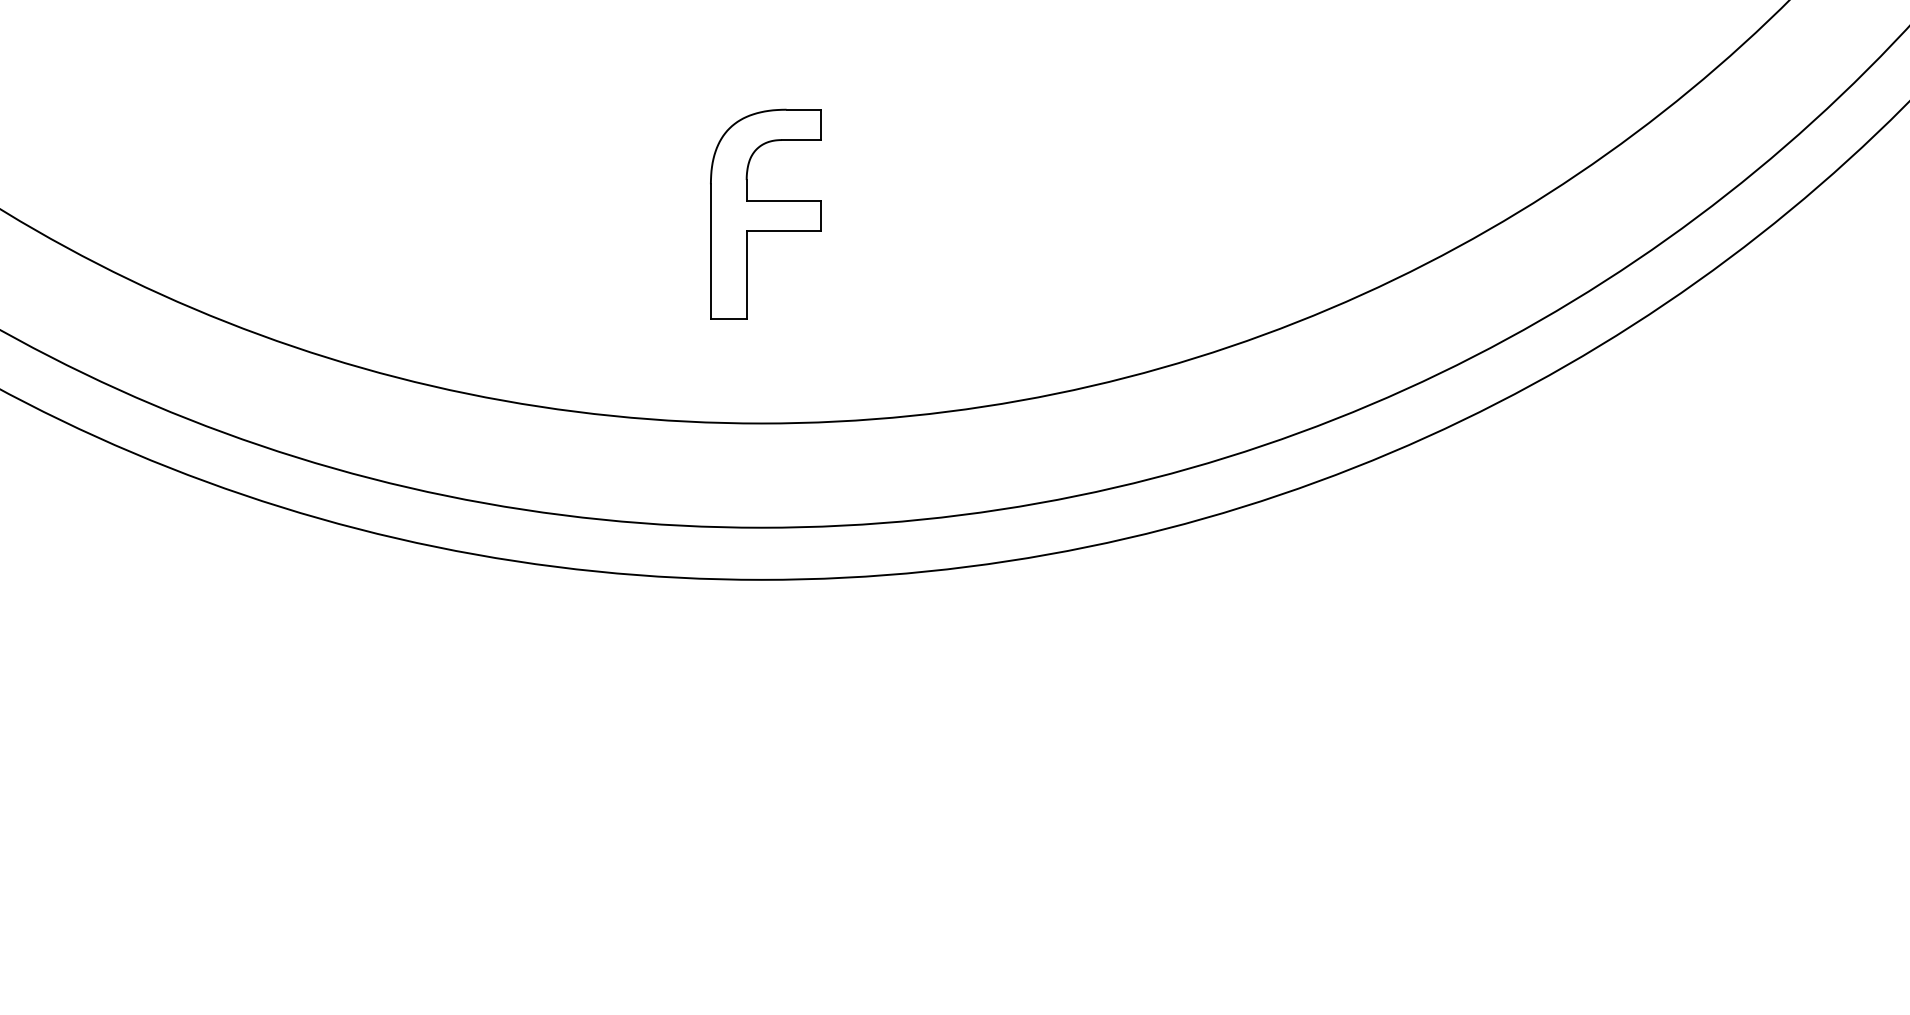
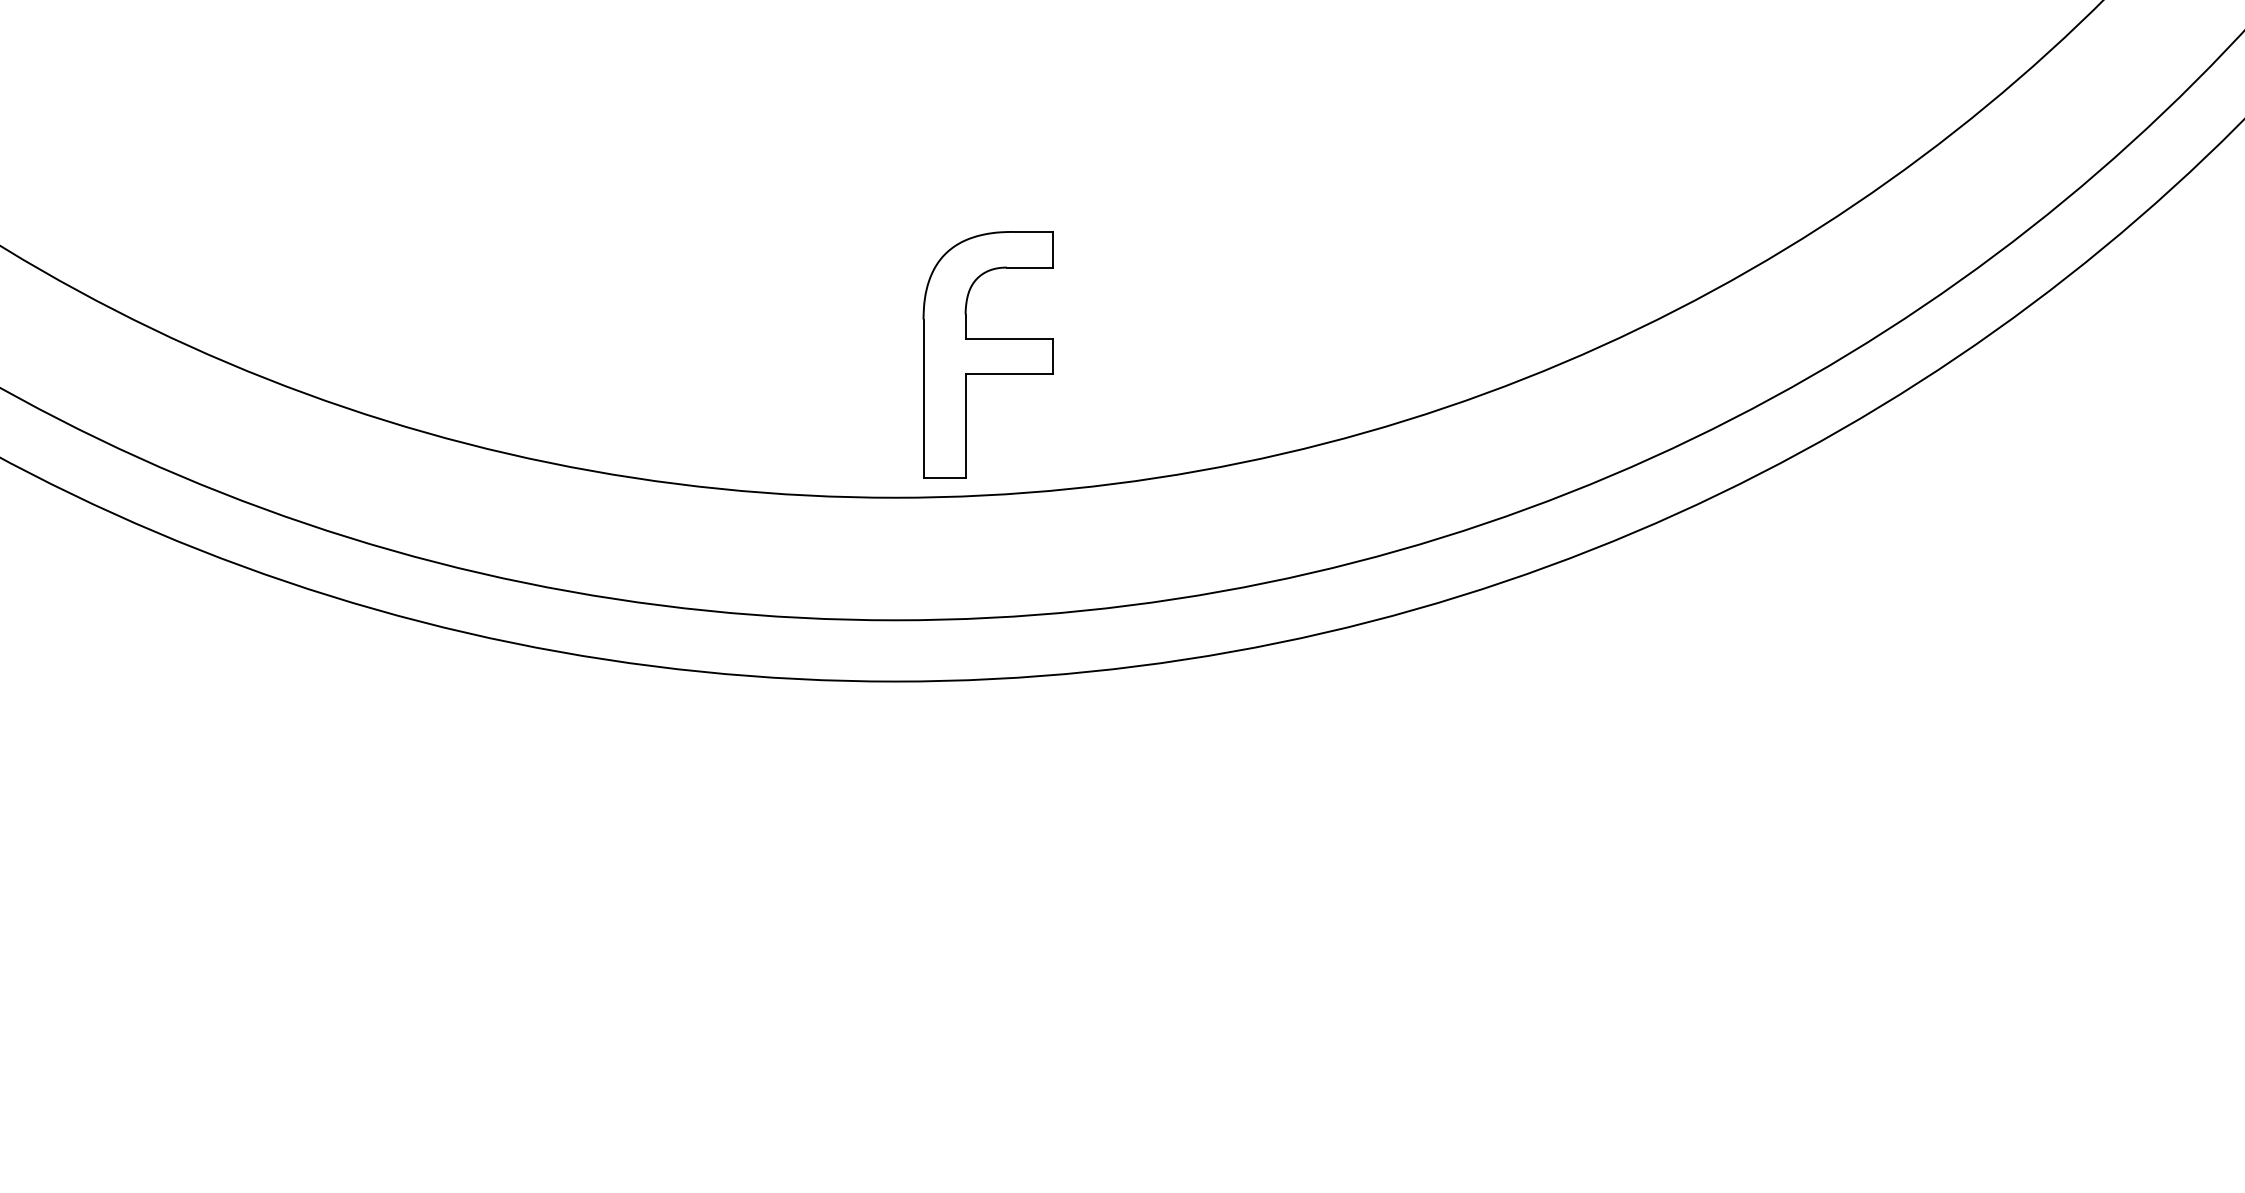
part: (765, 214) -> (987, 354), moved

